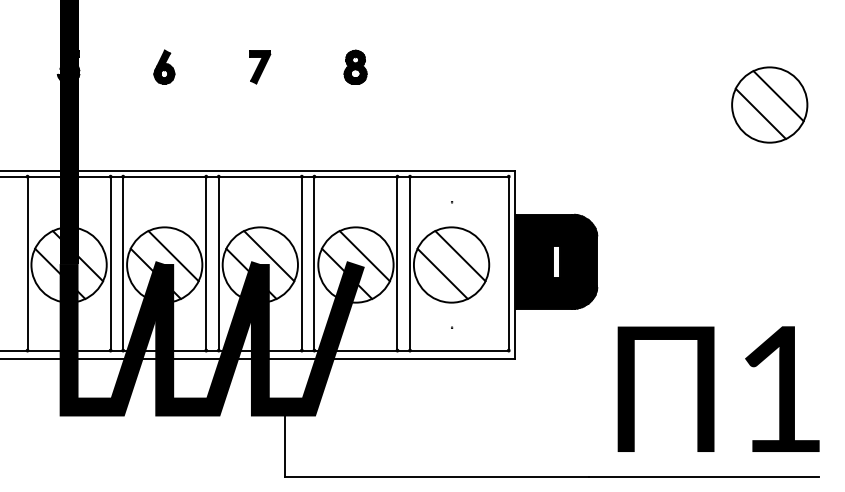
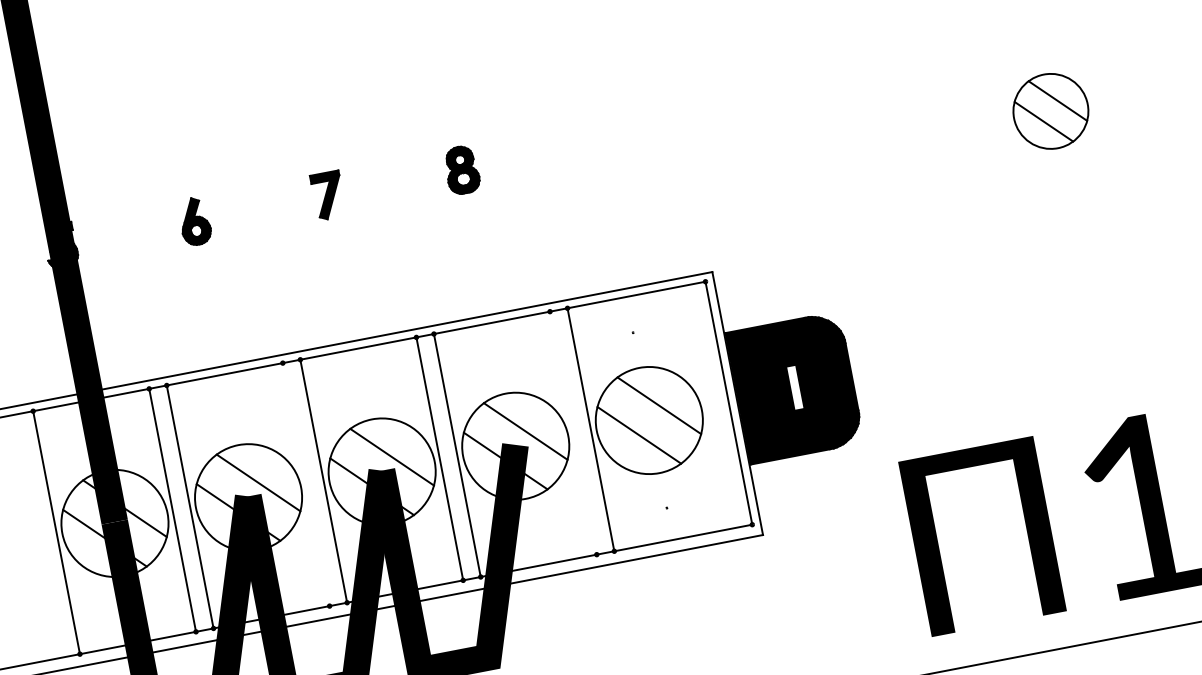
part: (769, 104) -> (1050, 110), size x0.7
line: (206, 263) -> (306, 484), removed
line: (397, 263) -> (573, 432), removed

